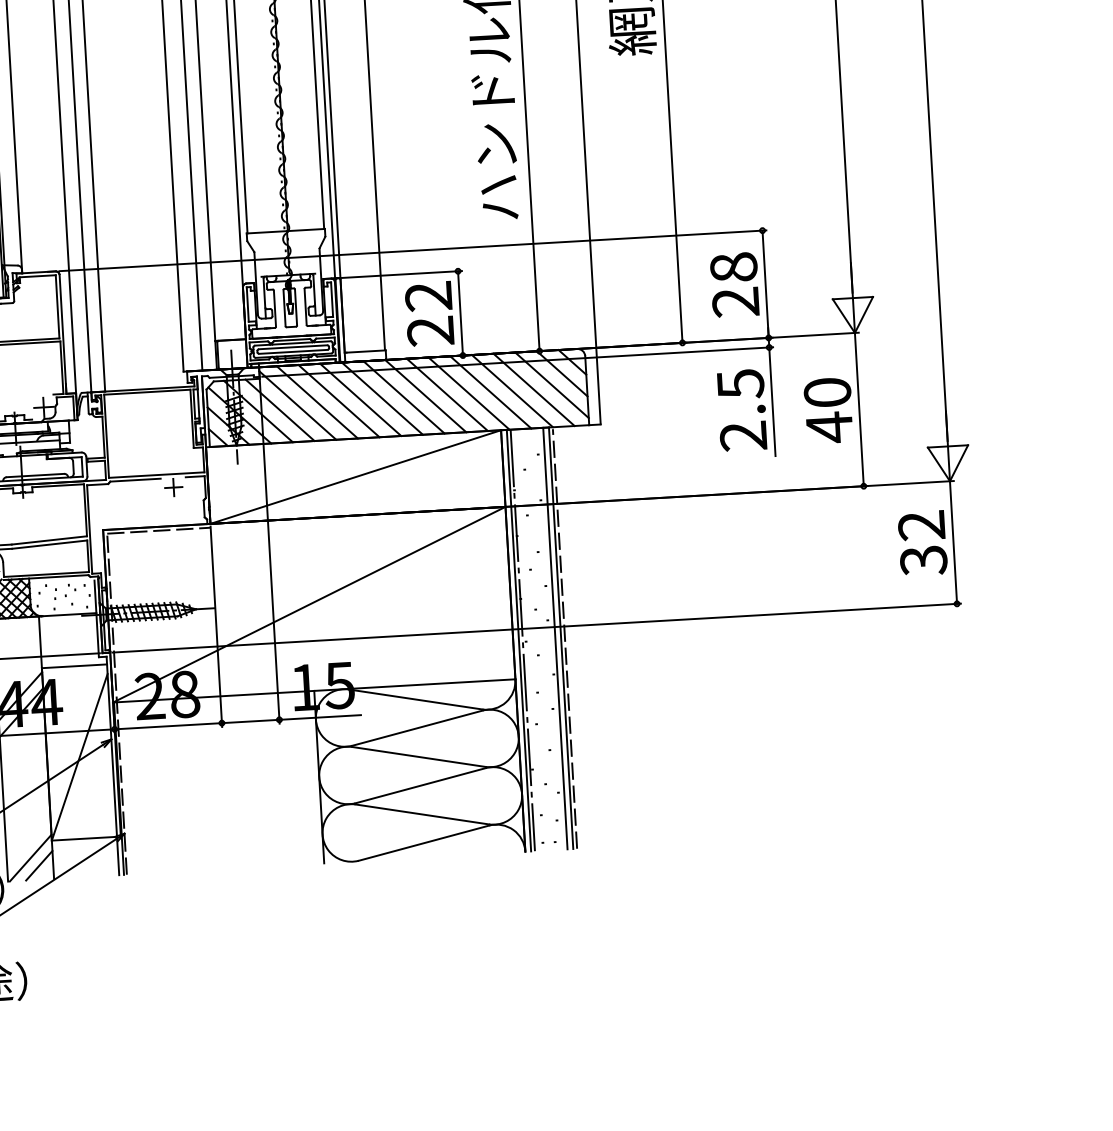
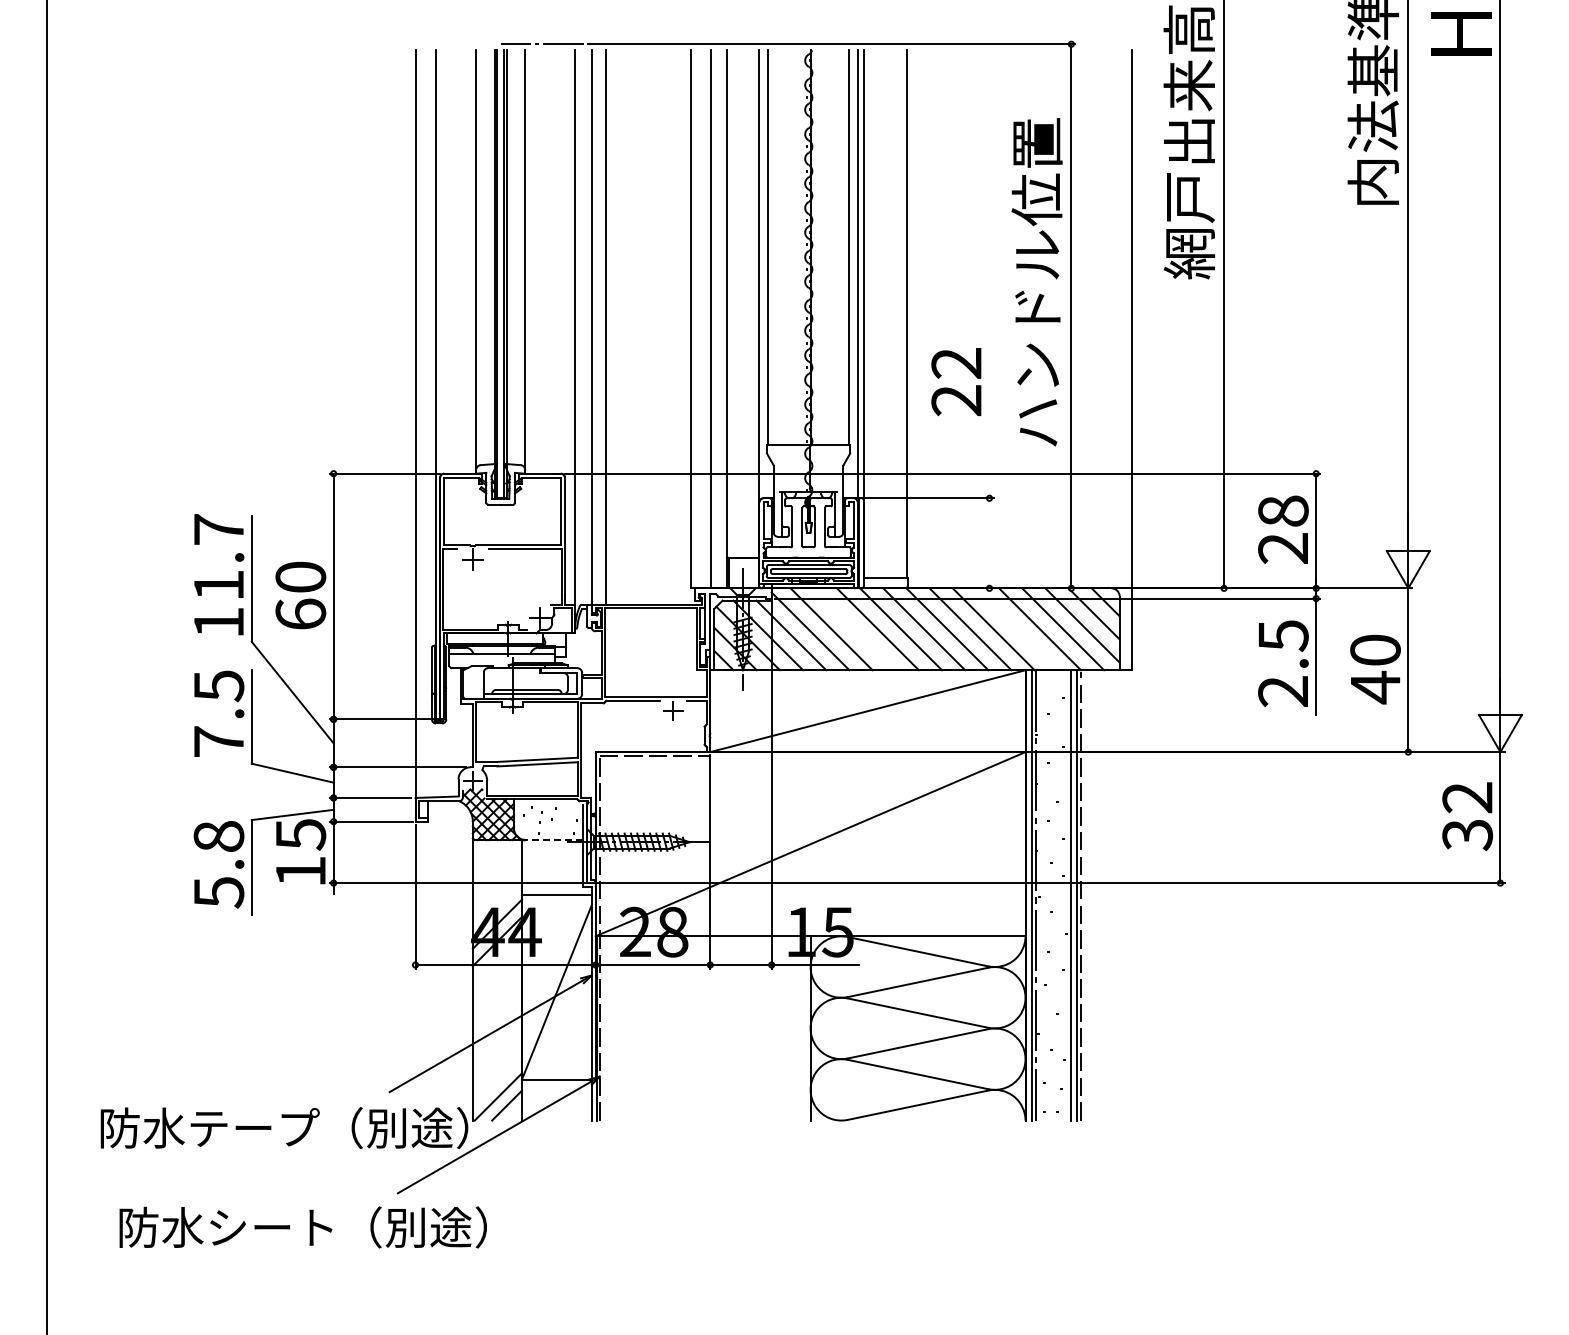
line: (460, 313) -> (989, 543), removed
text: (429, 314) -> (956, 382), moved
line: (490, 392) -> (1016, 629), removed
line: (338, 401) -> (854, 629), removed
line: (69, 615) -> (554, 840), solid -> dashed

